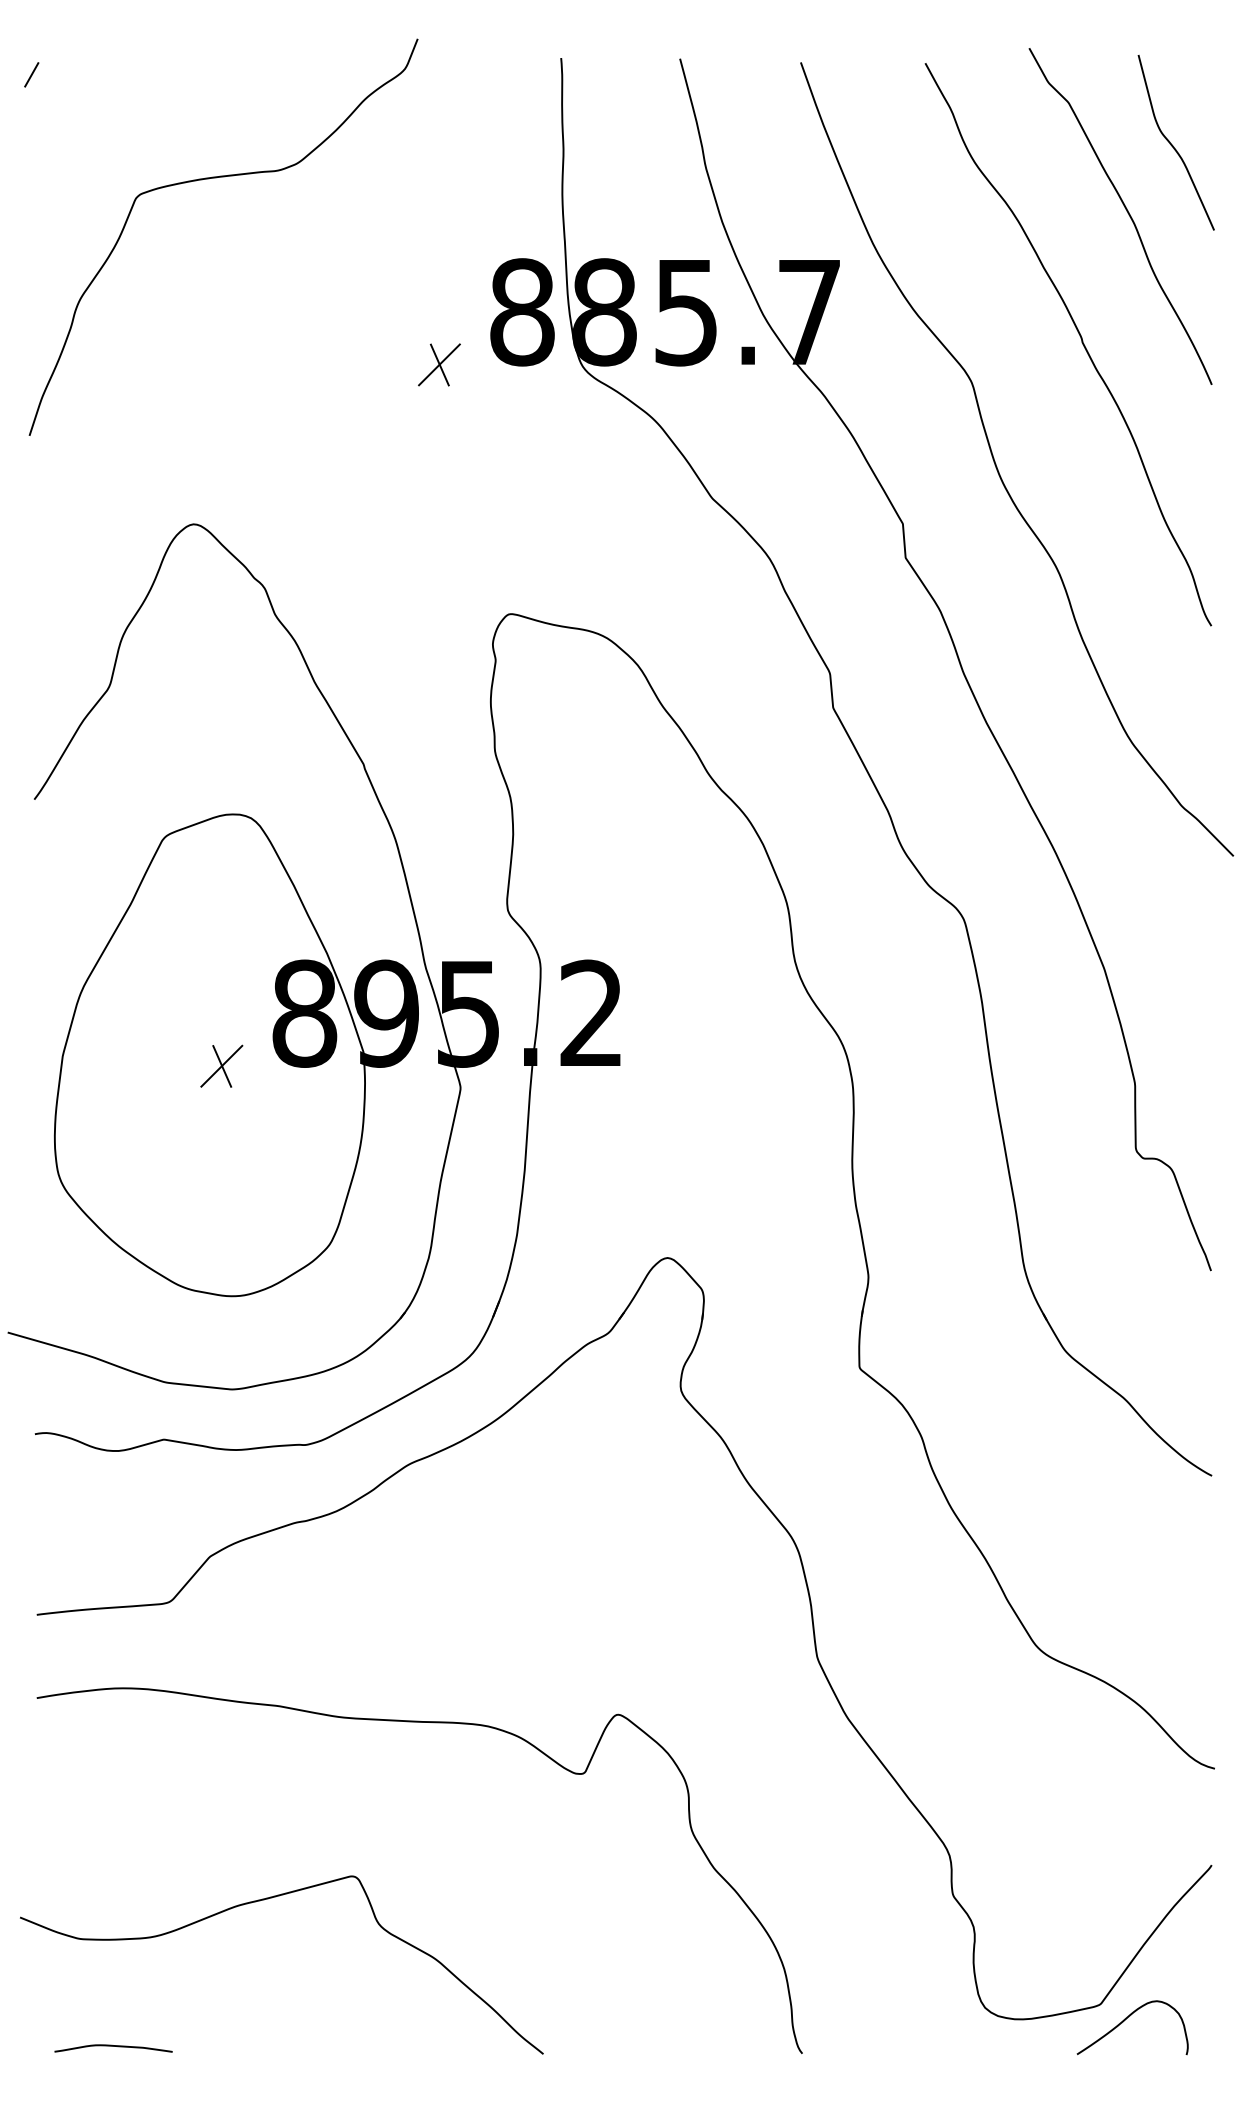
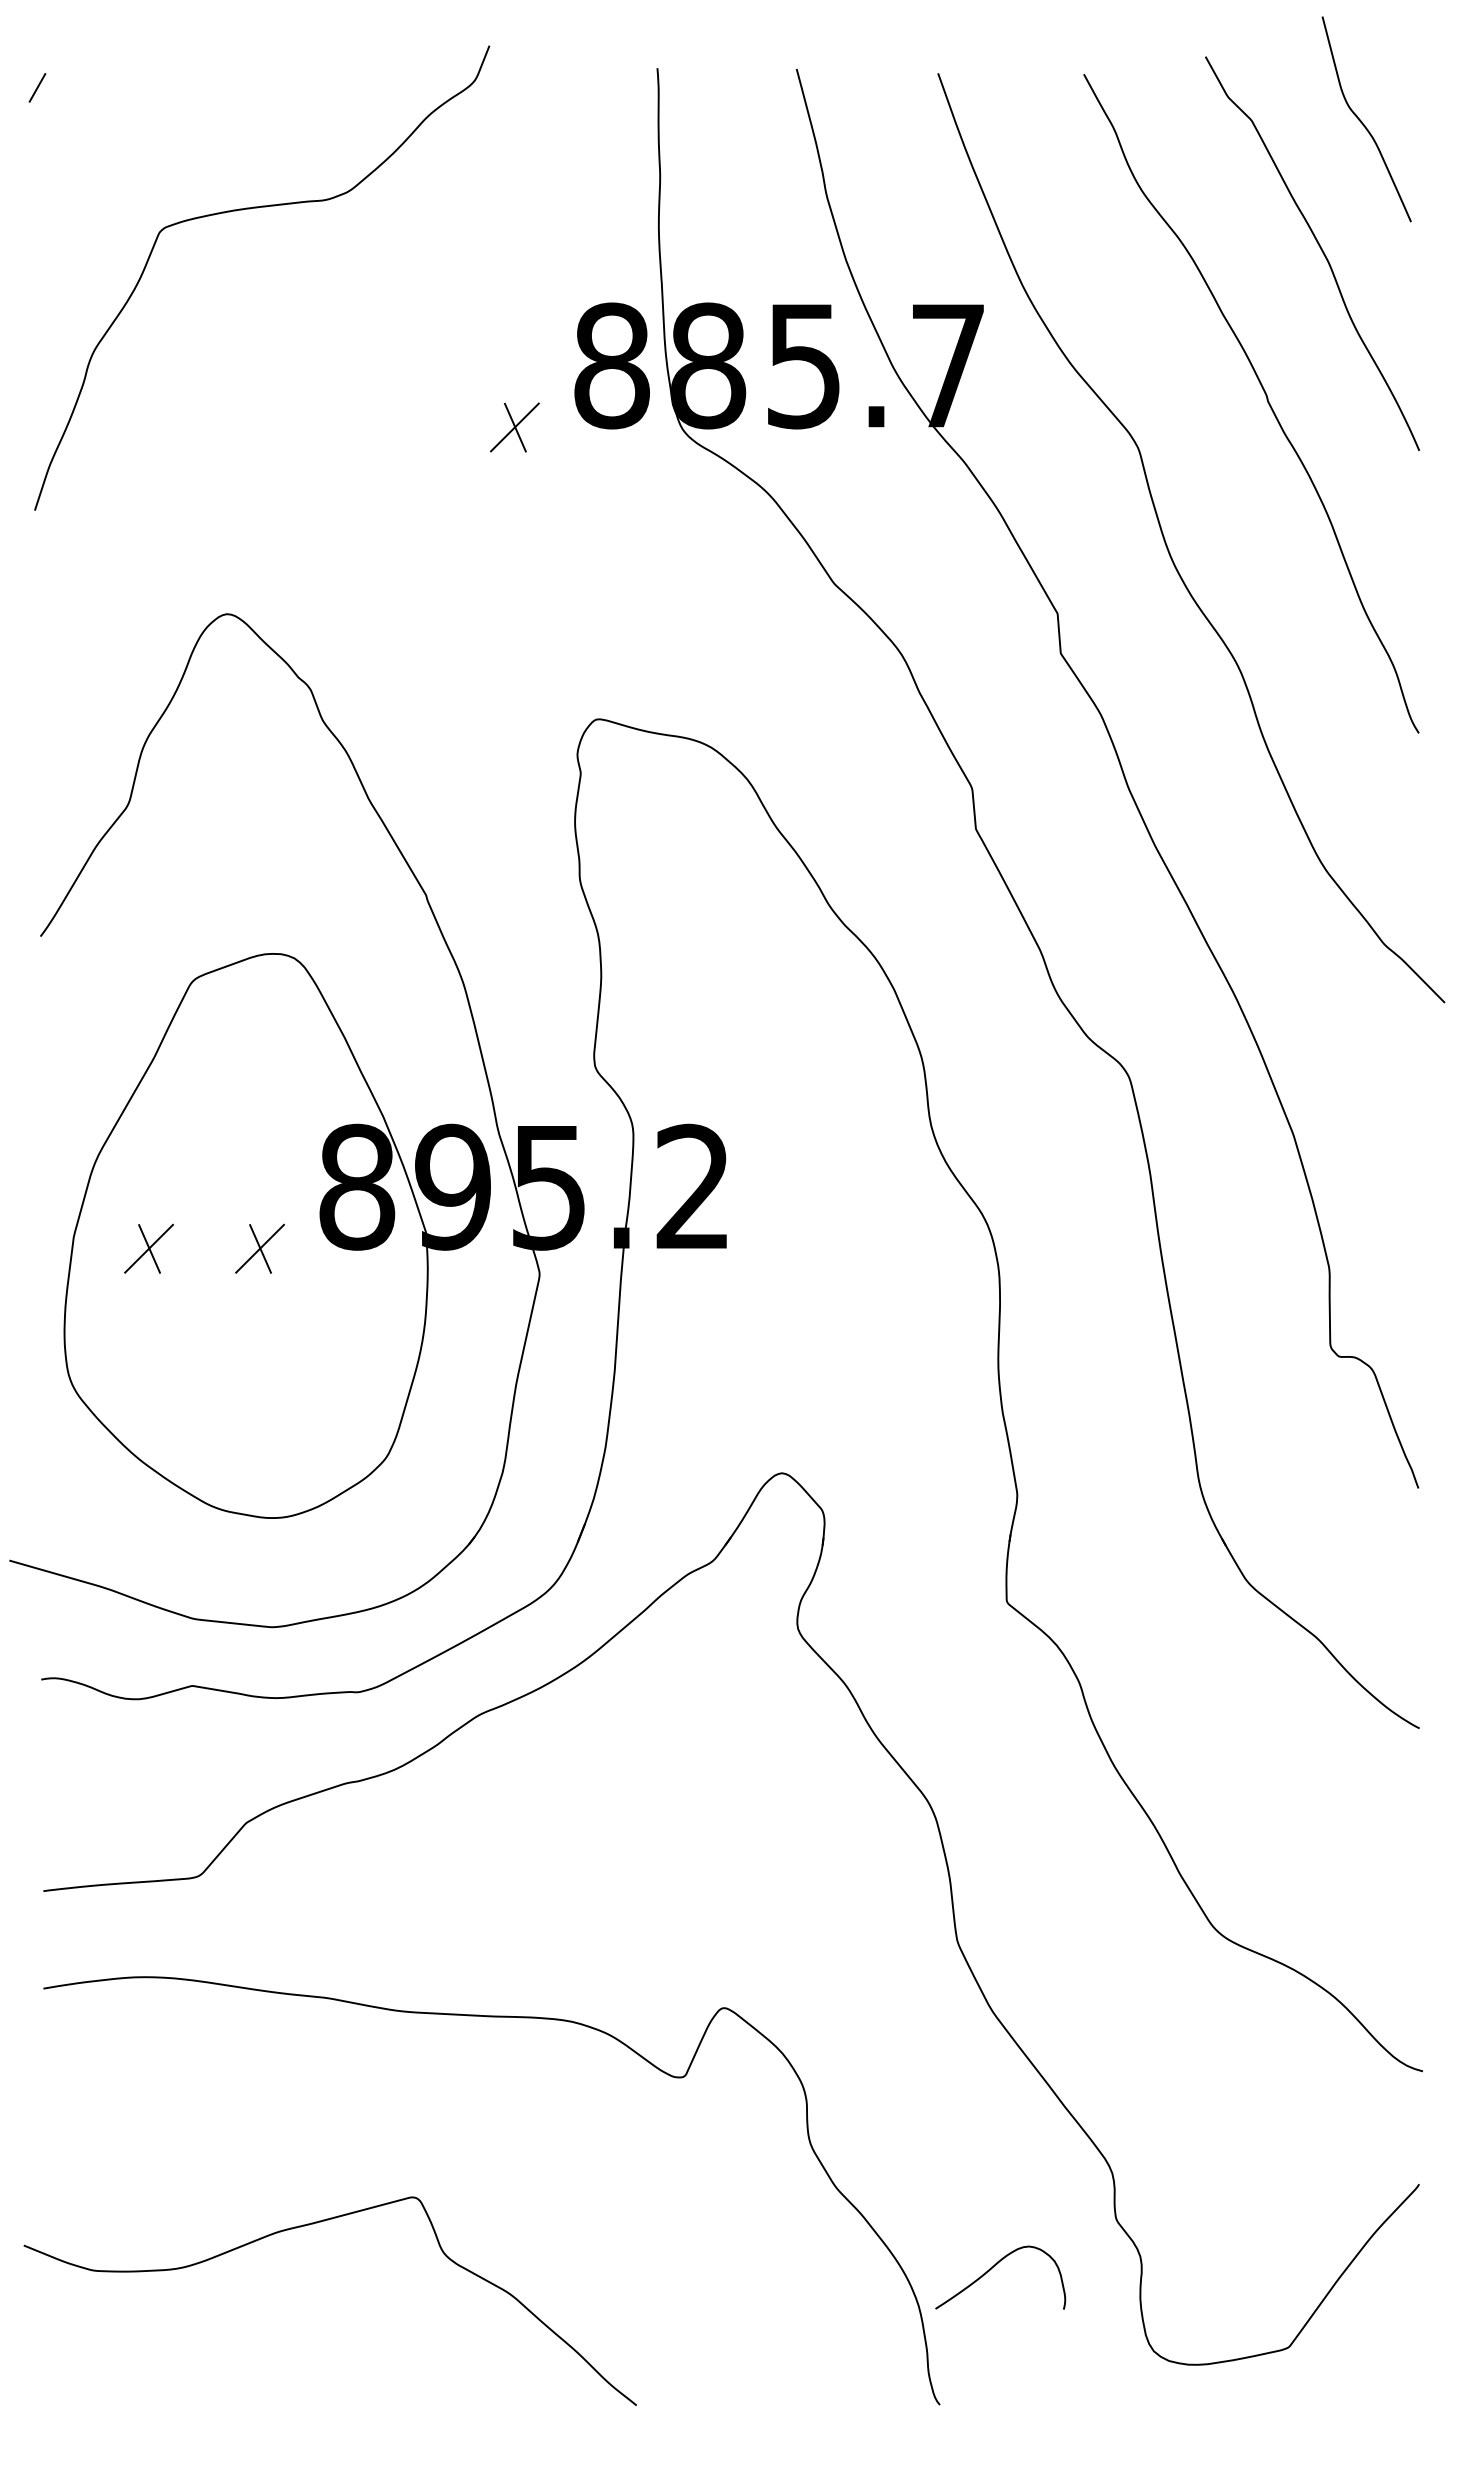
curve: (1172, 144) -> (1362, 121), moved
part: (126, 1066) -> (148, 1248), added
curve: (1125, 2019) -> (992, 2268), moved
curve: (113, 2046) -> (133, 2396), removed

